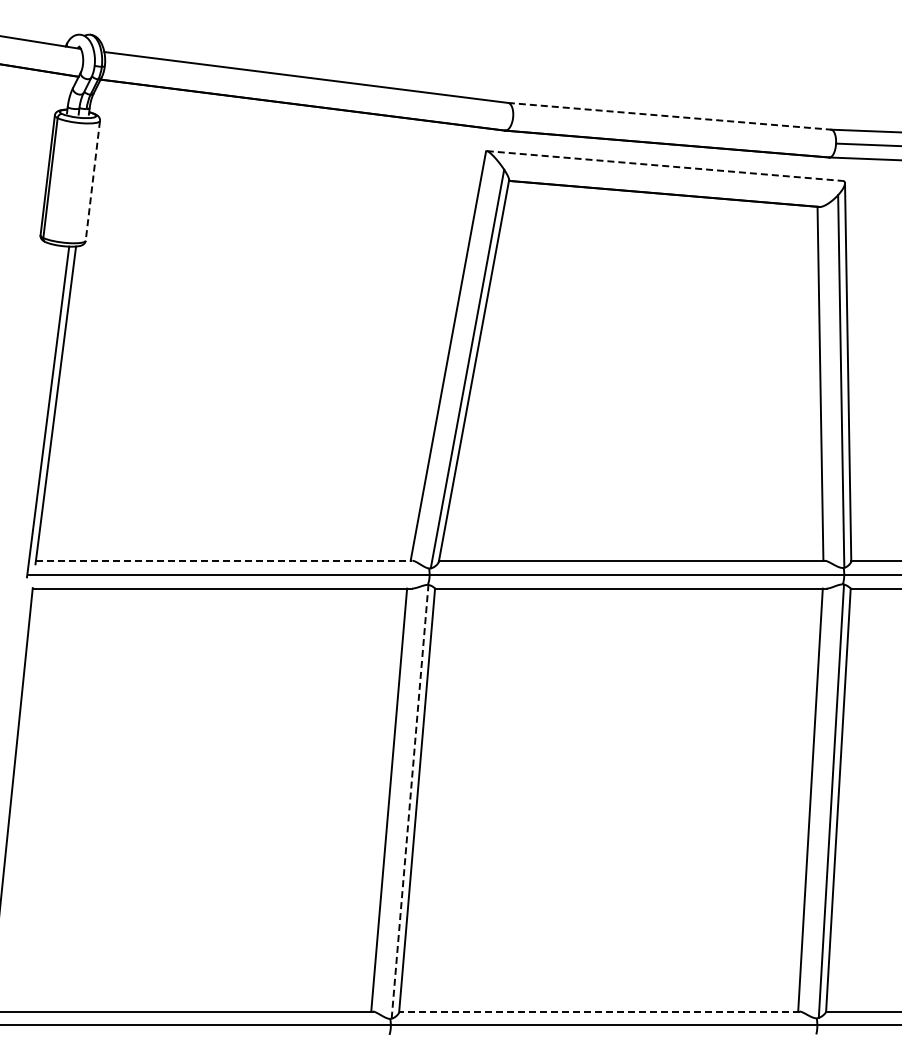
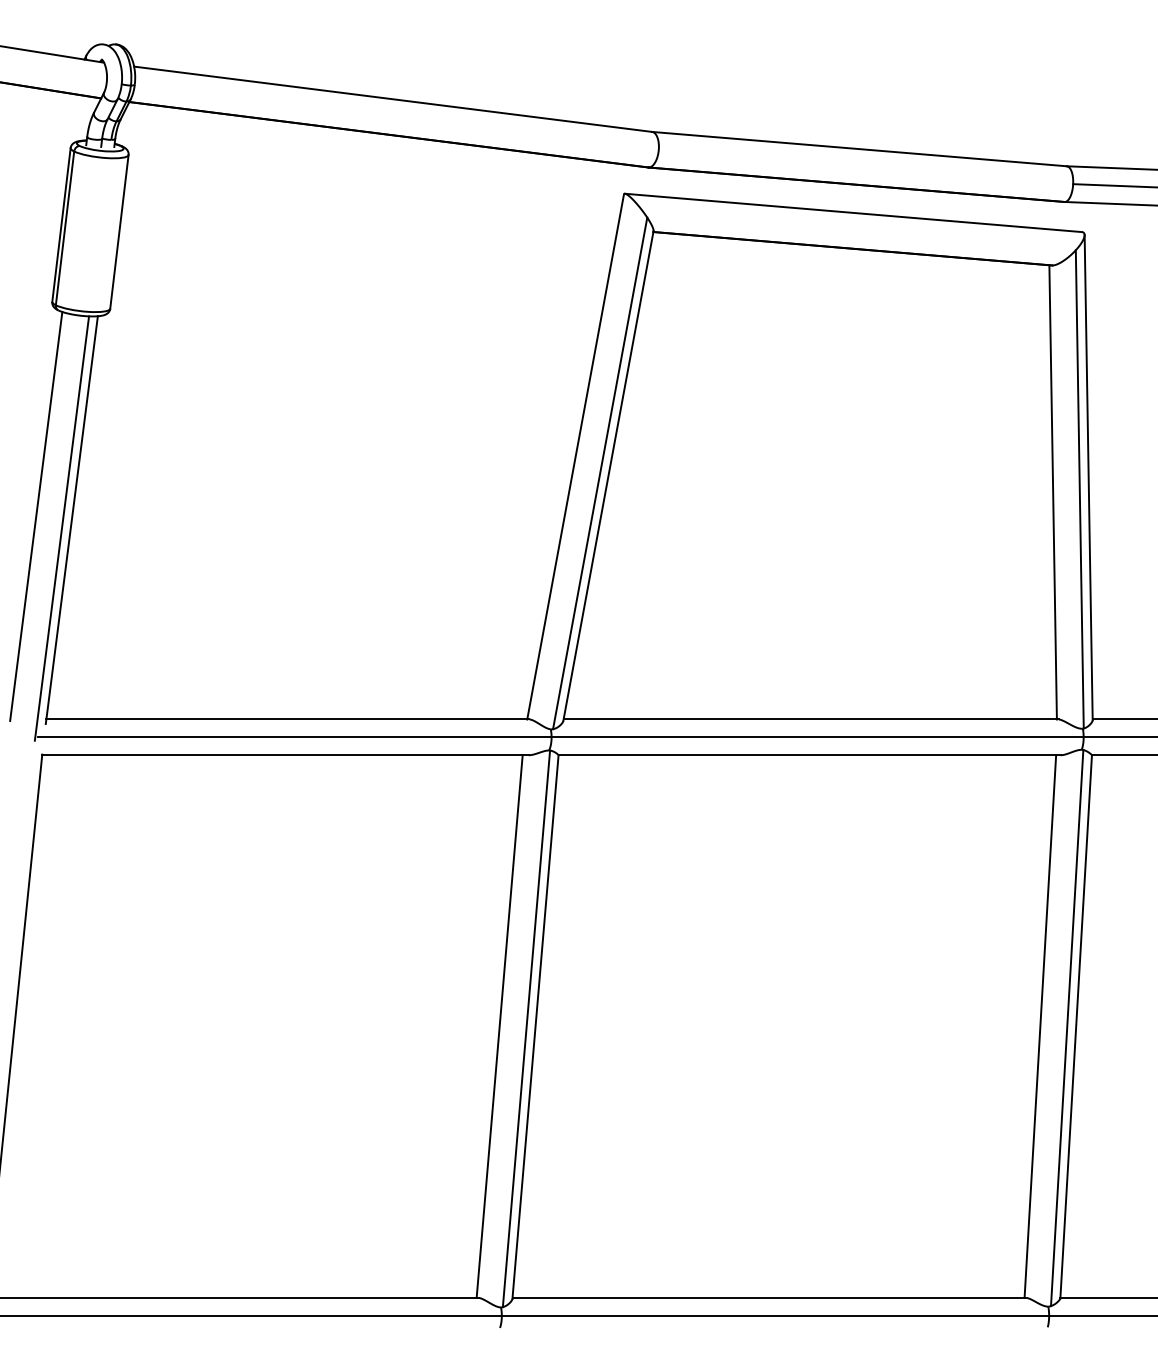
line: (670, 116) -> (860, 149), dashed -> solid
line: (664, 166) -> (852, 213), dashed -> solid
line: (92, 181) -> (118, 232), dashed -> solid
line: (27, 402) -> (35, 516), added
line: (224, 560) -> (288, 719), dashed -> solid
line: (410, 801) -> (527, 1028), dashed -> solid
line: (598, 1011) -> (768, 1297), dashed -> solid

